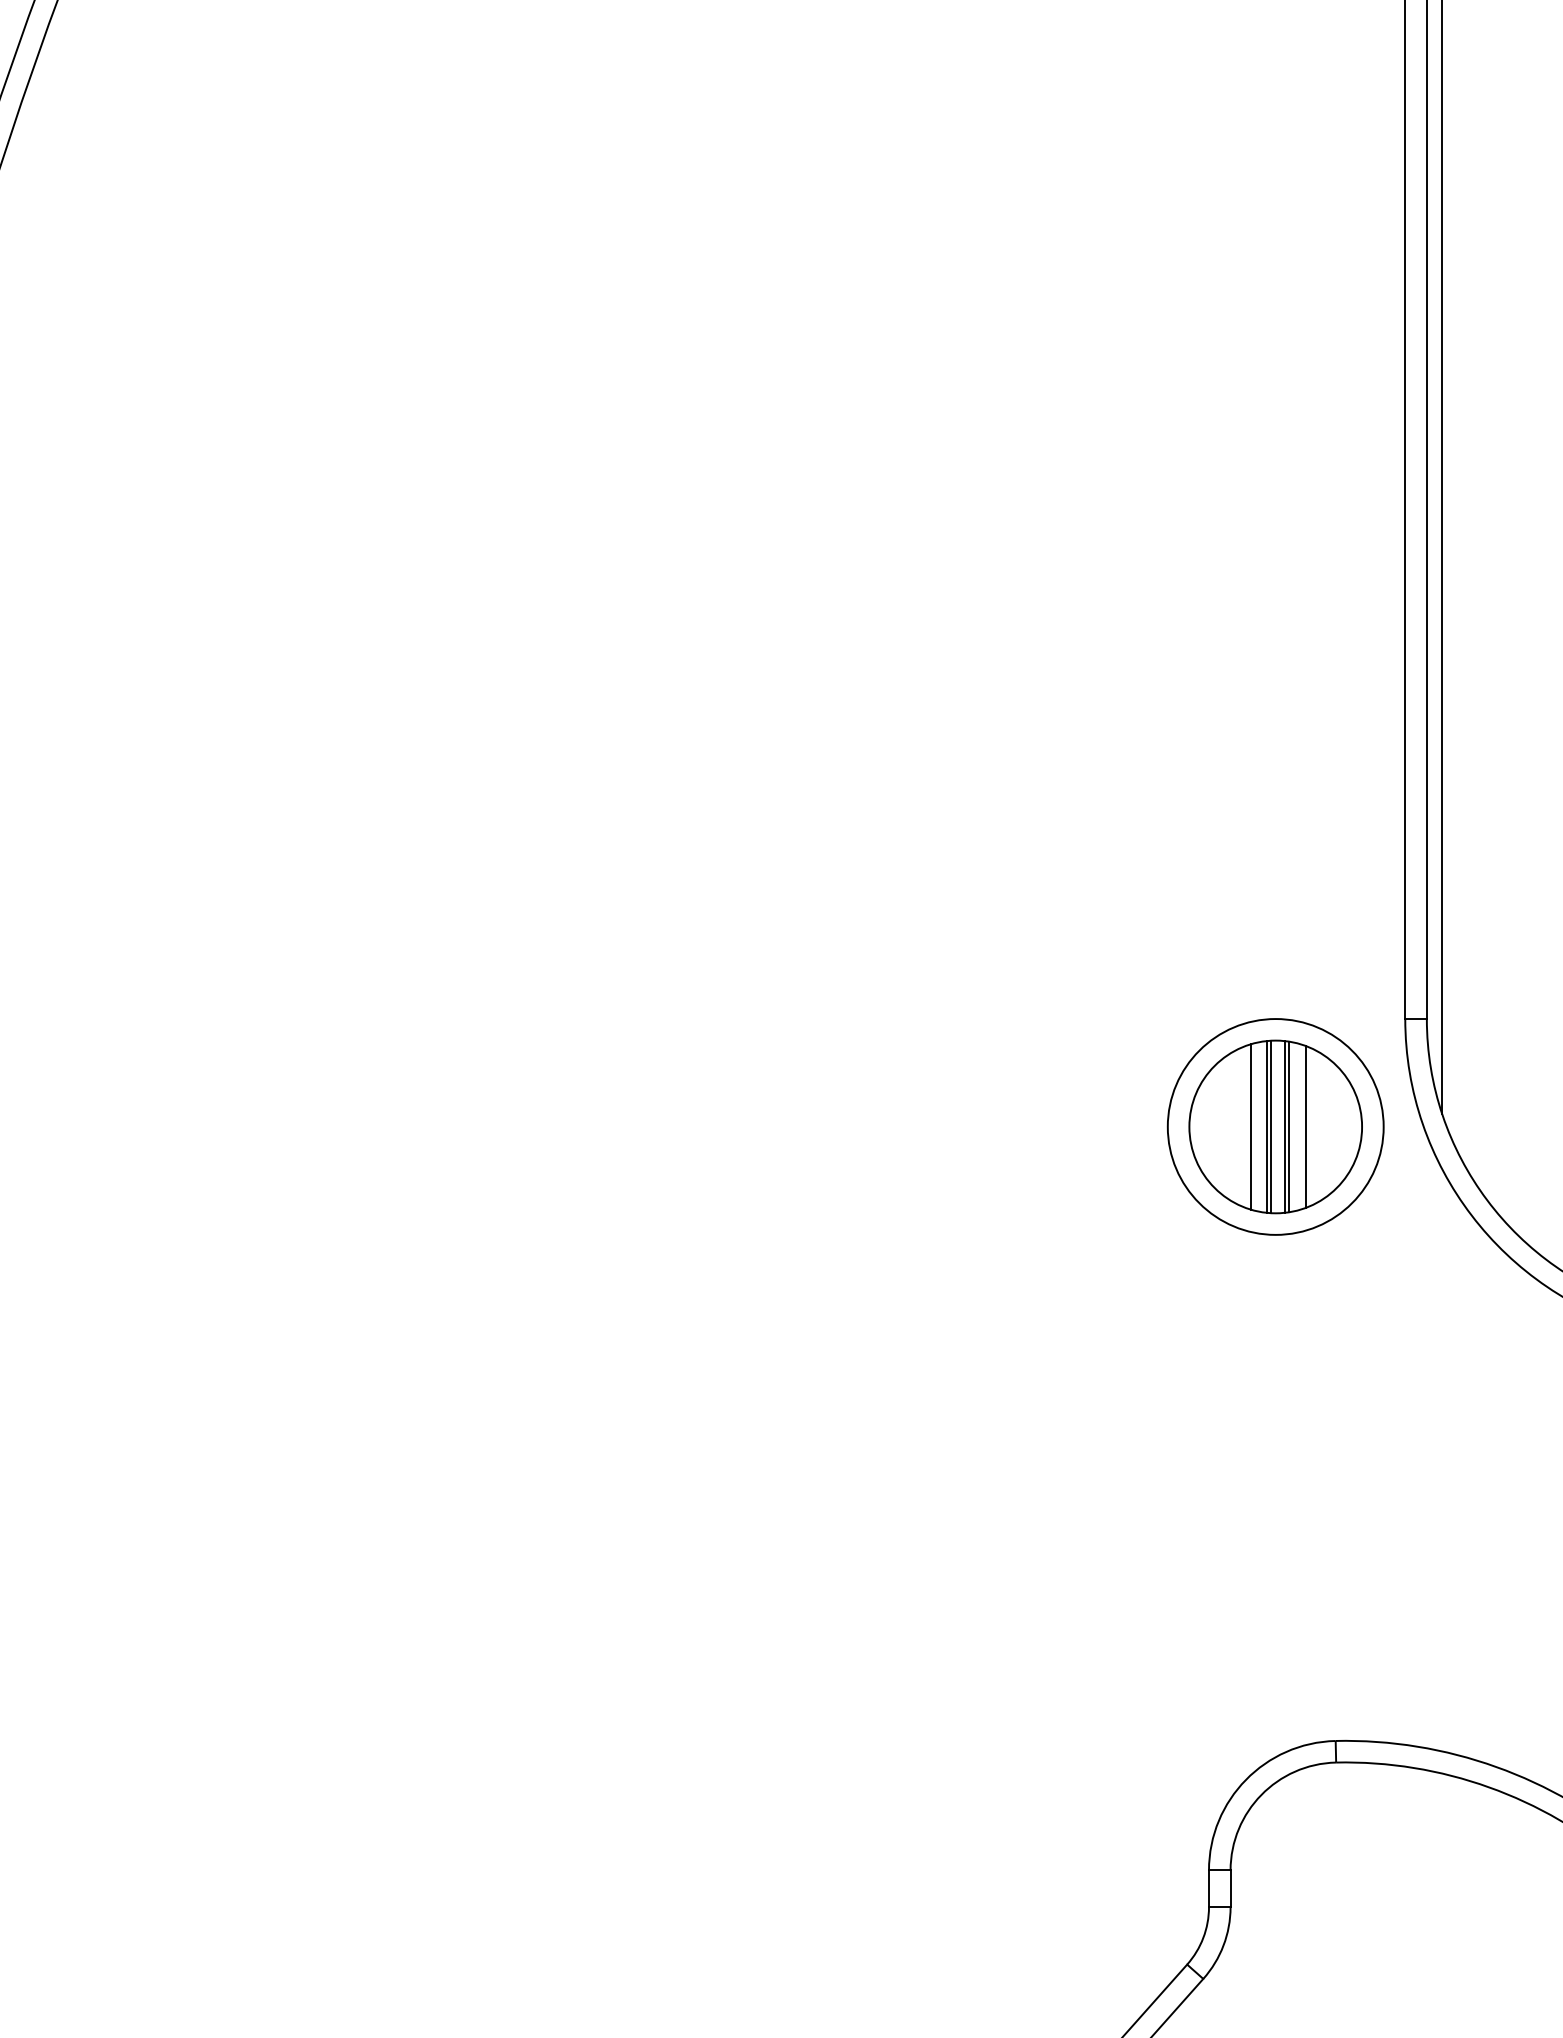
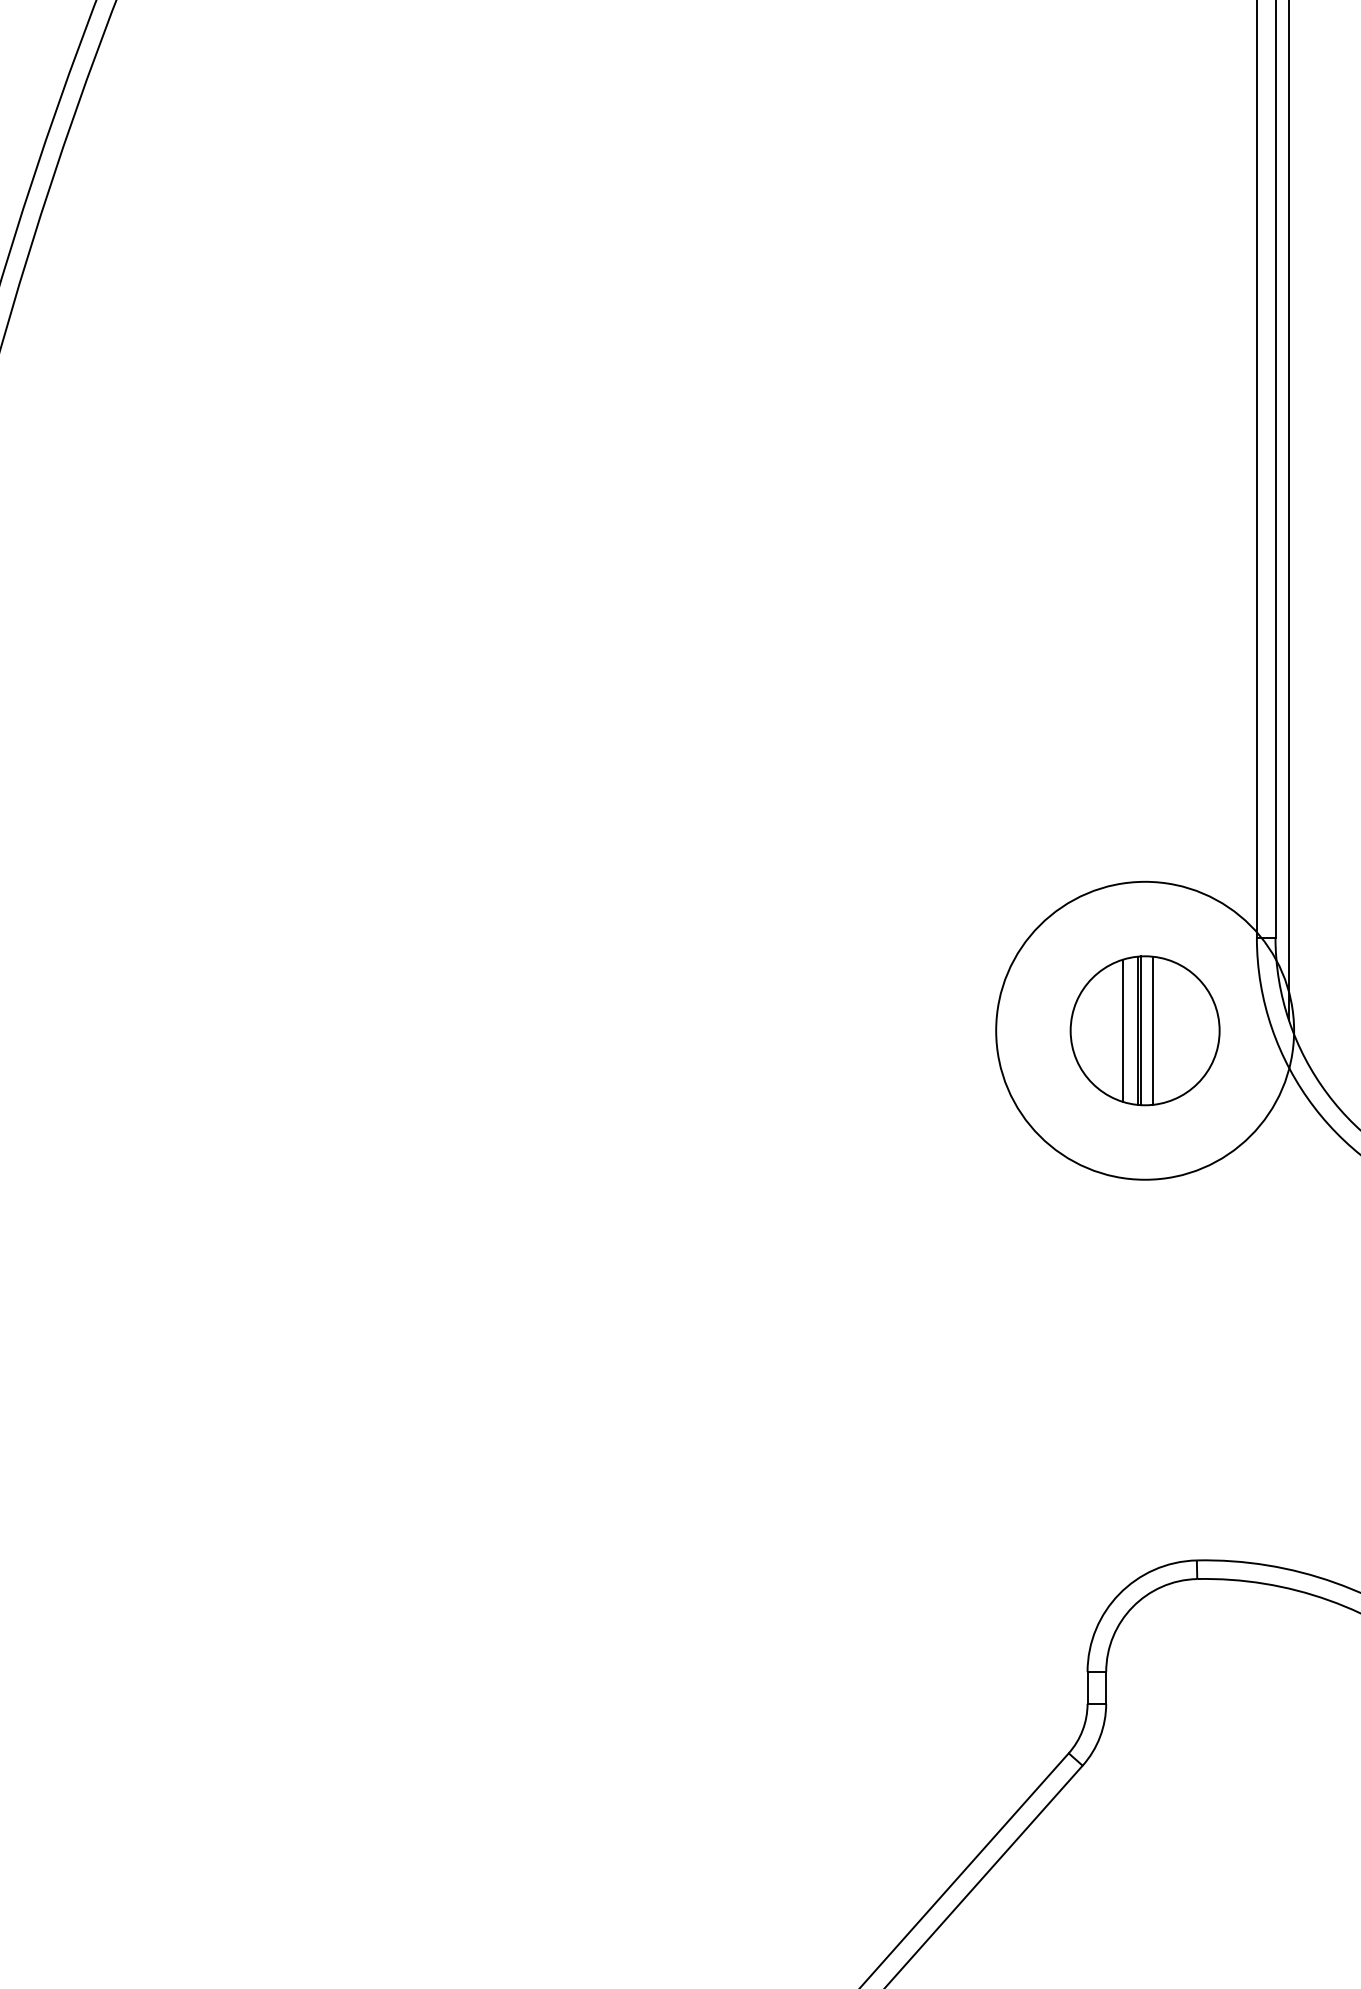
circle: (1276, 1126) -> (1145, 1030), size x1.6
line: (1288, 1126) -> (1156, 1030), removed
line: (1306, 1126) -> (1171, 1030), removed

